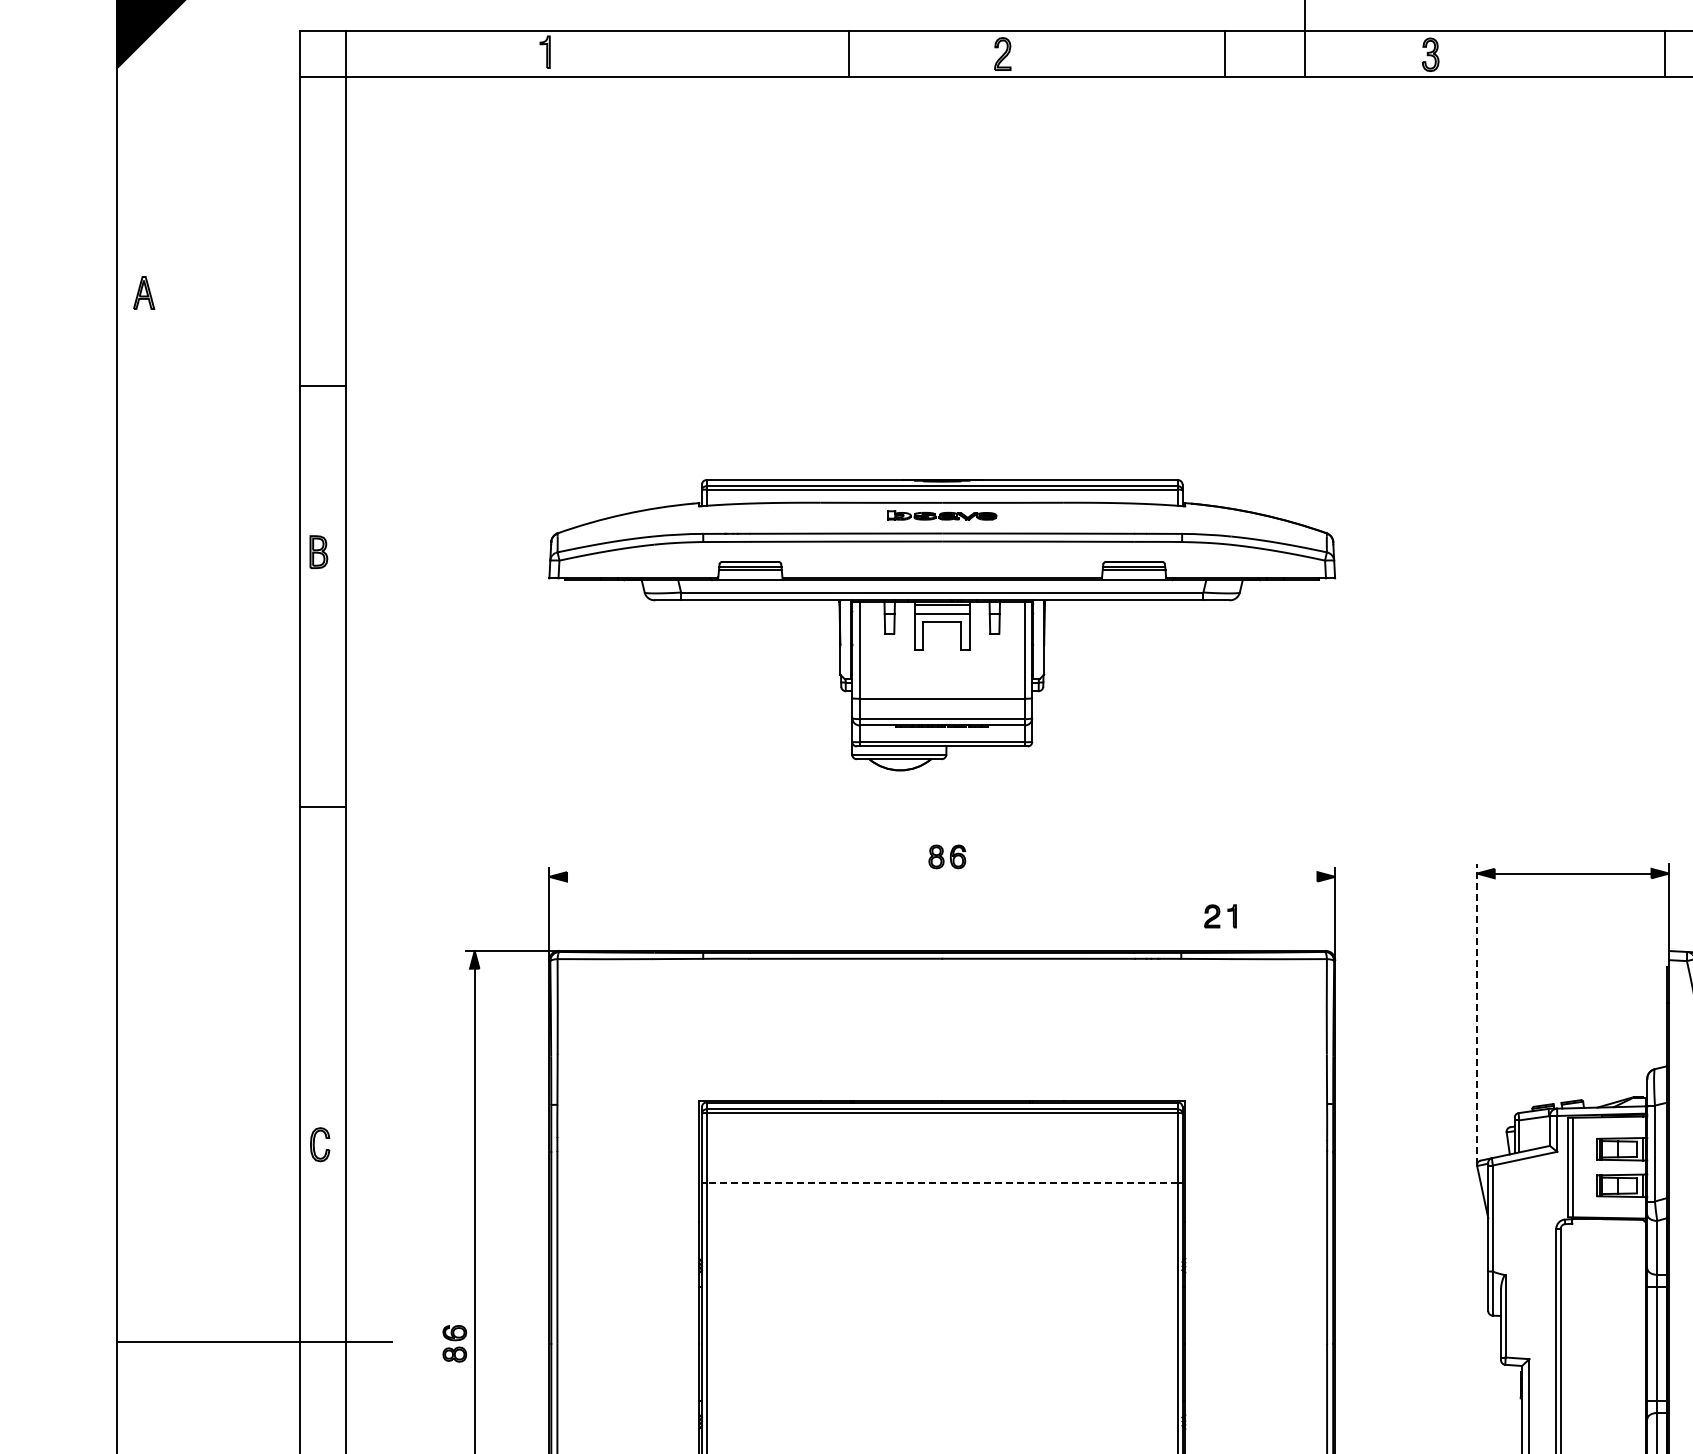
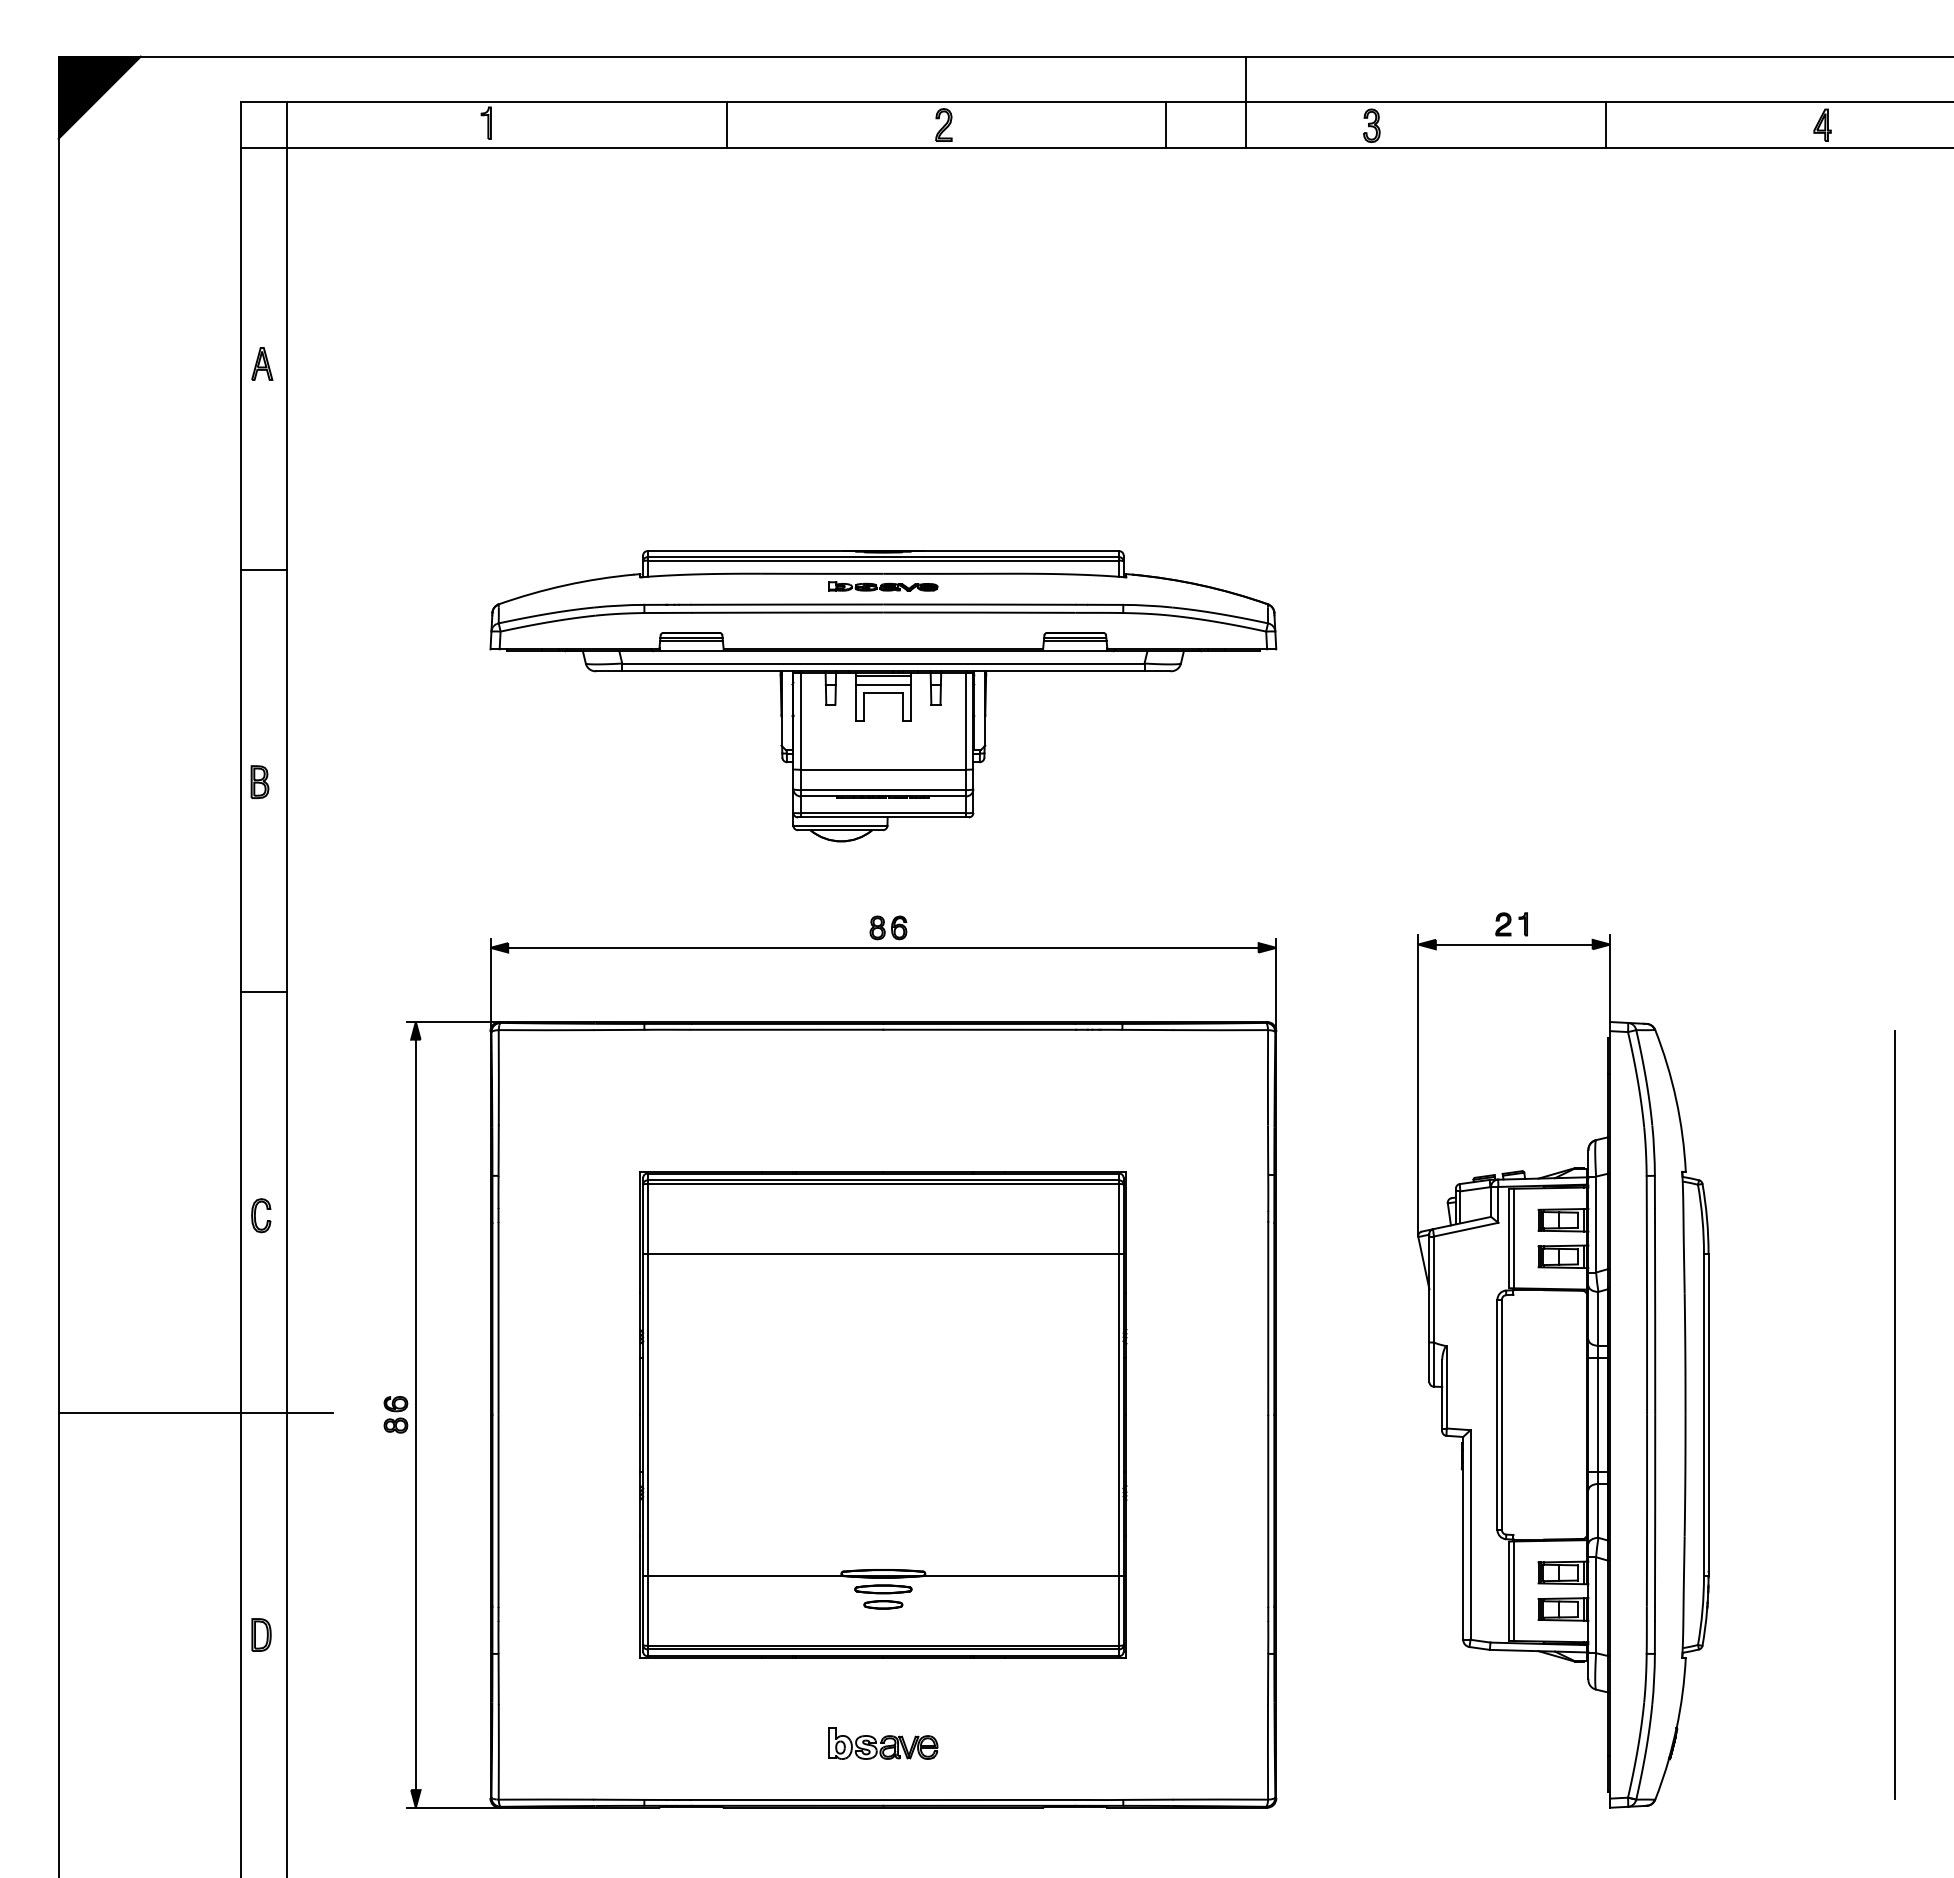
line: (848, 53) -> (726, 124), moved
part: (144, 292) -> (262, 363), moved
line: (323, 385) -> (264, 569), moved
part: (318, 551) -> (259, 781), moved
line: (323, 806) -> (264, 991), moved
line: (942, 876) -> (883, 947), added
part: (1220, 916) -> (1511, 924), moved
line: (1477, 1014) -> (1418, 1085), dashed -> solid
line: (942, 1182) -> (883, 1253), dashed -> solid

